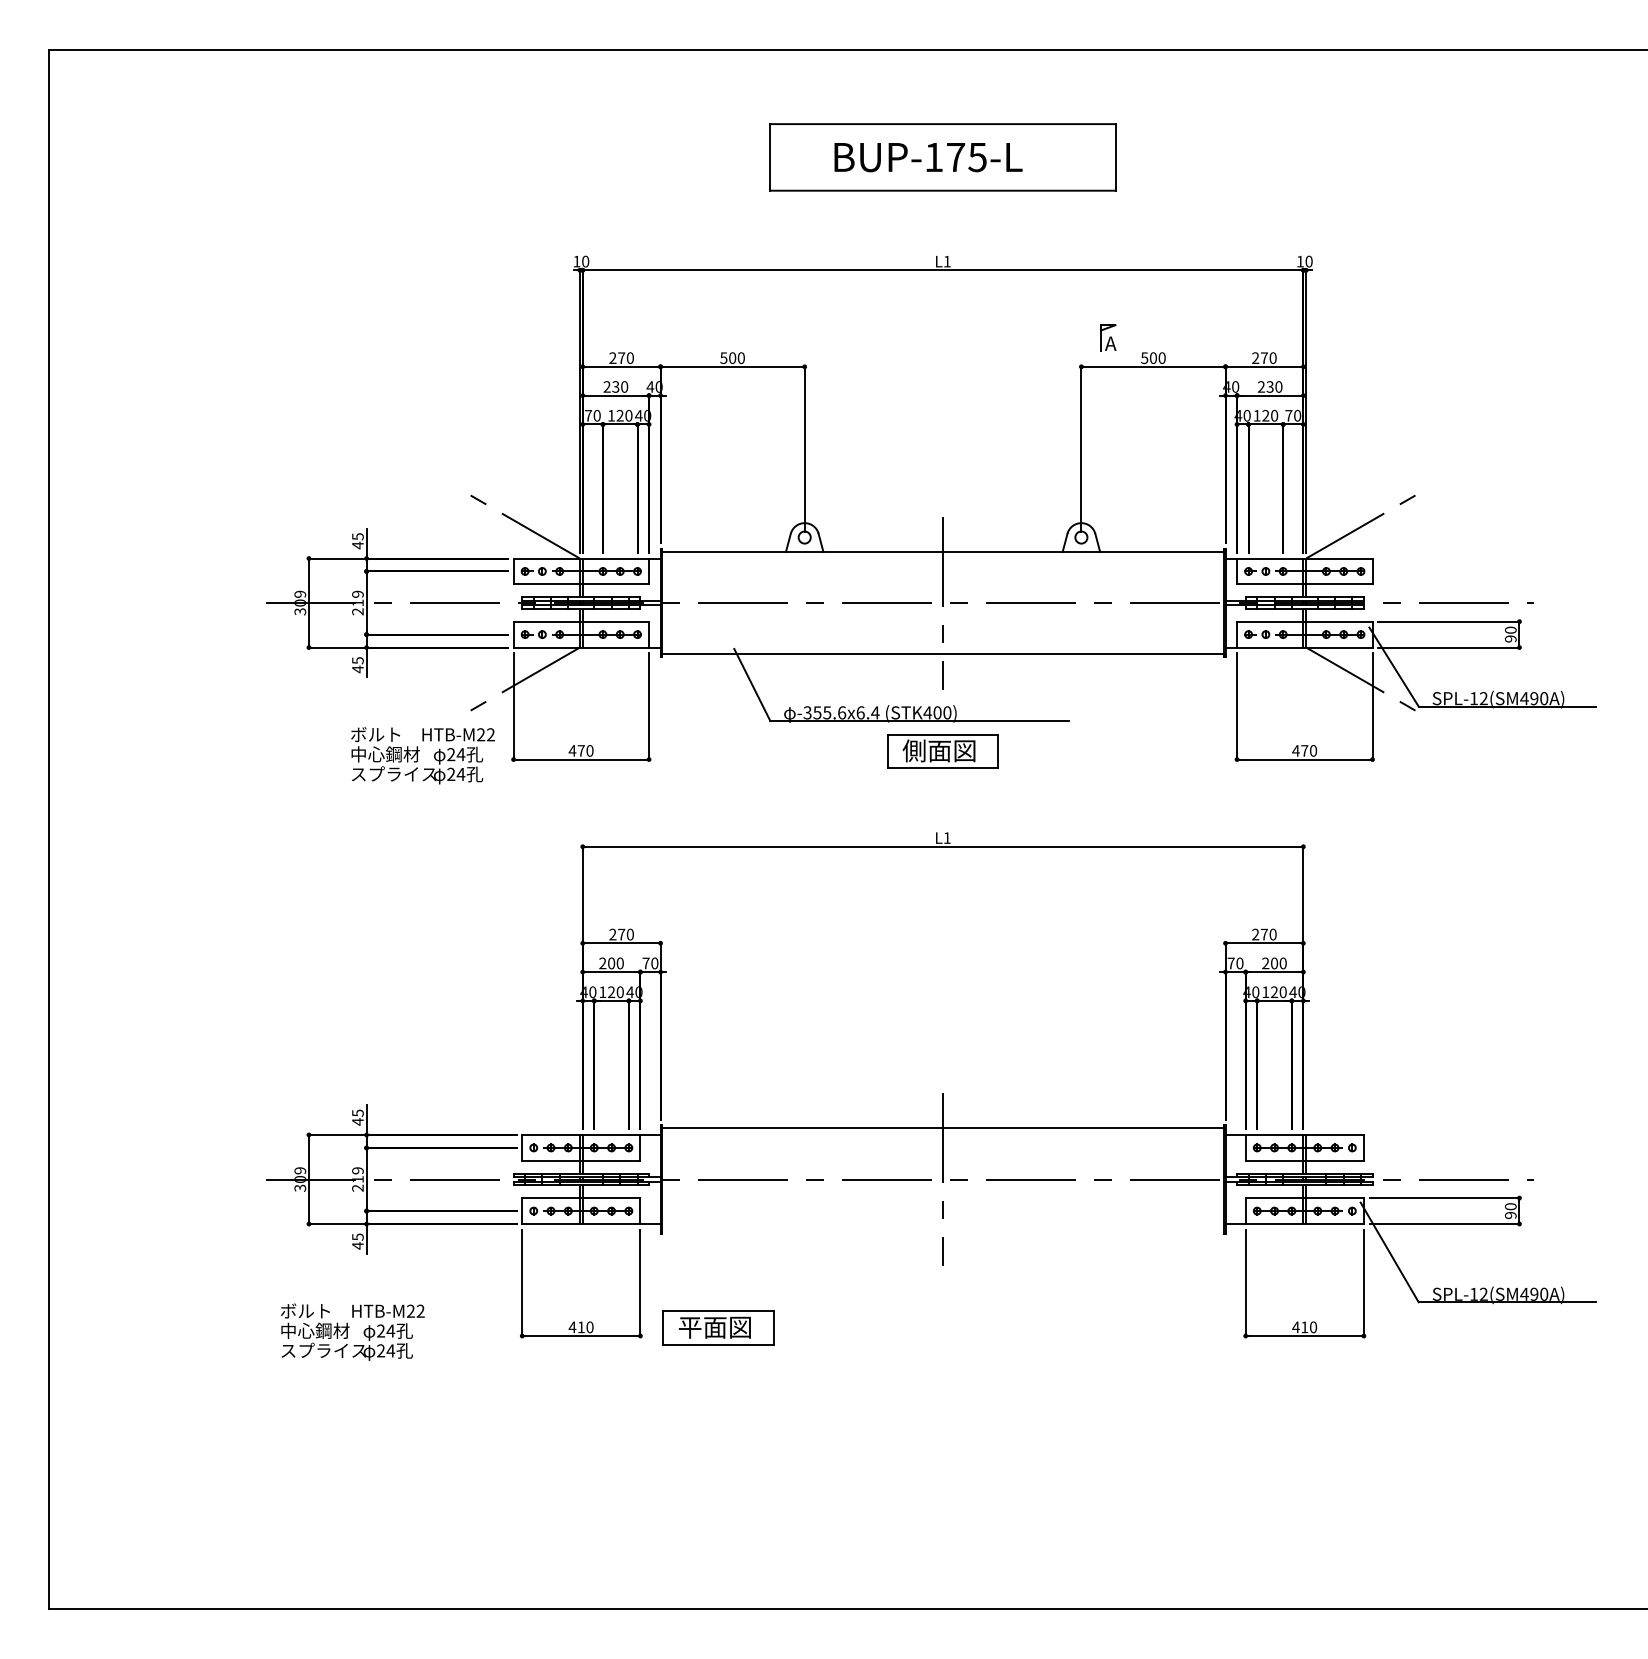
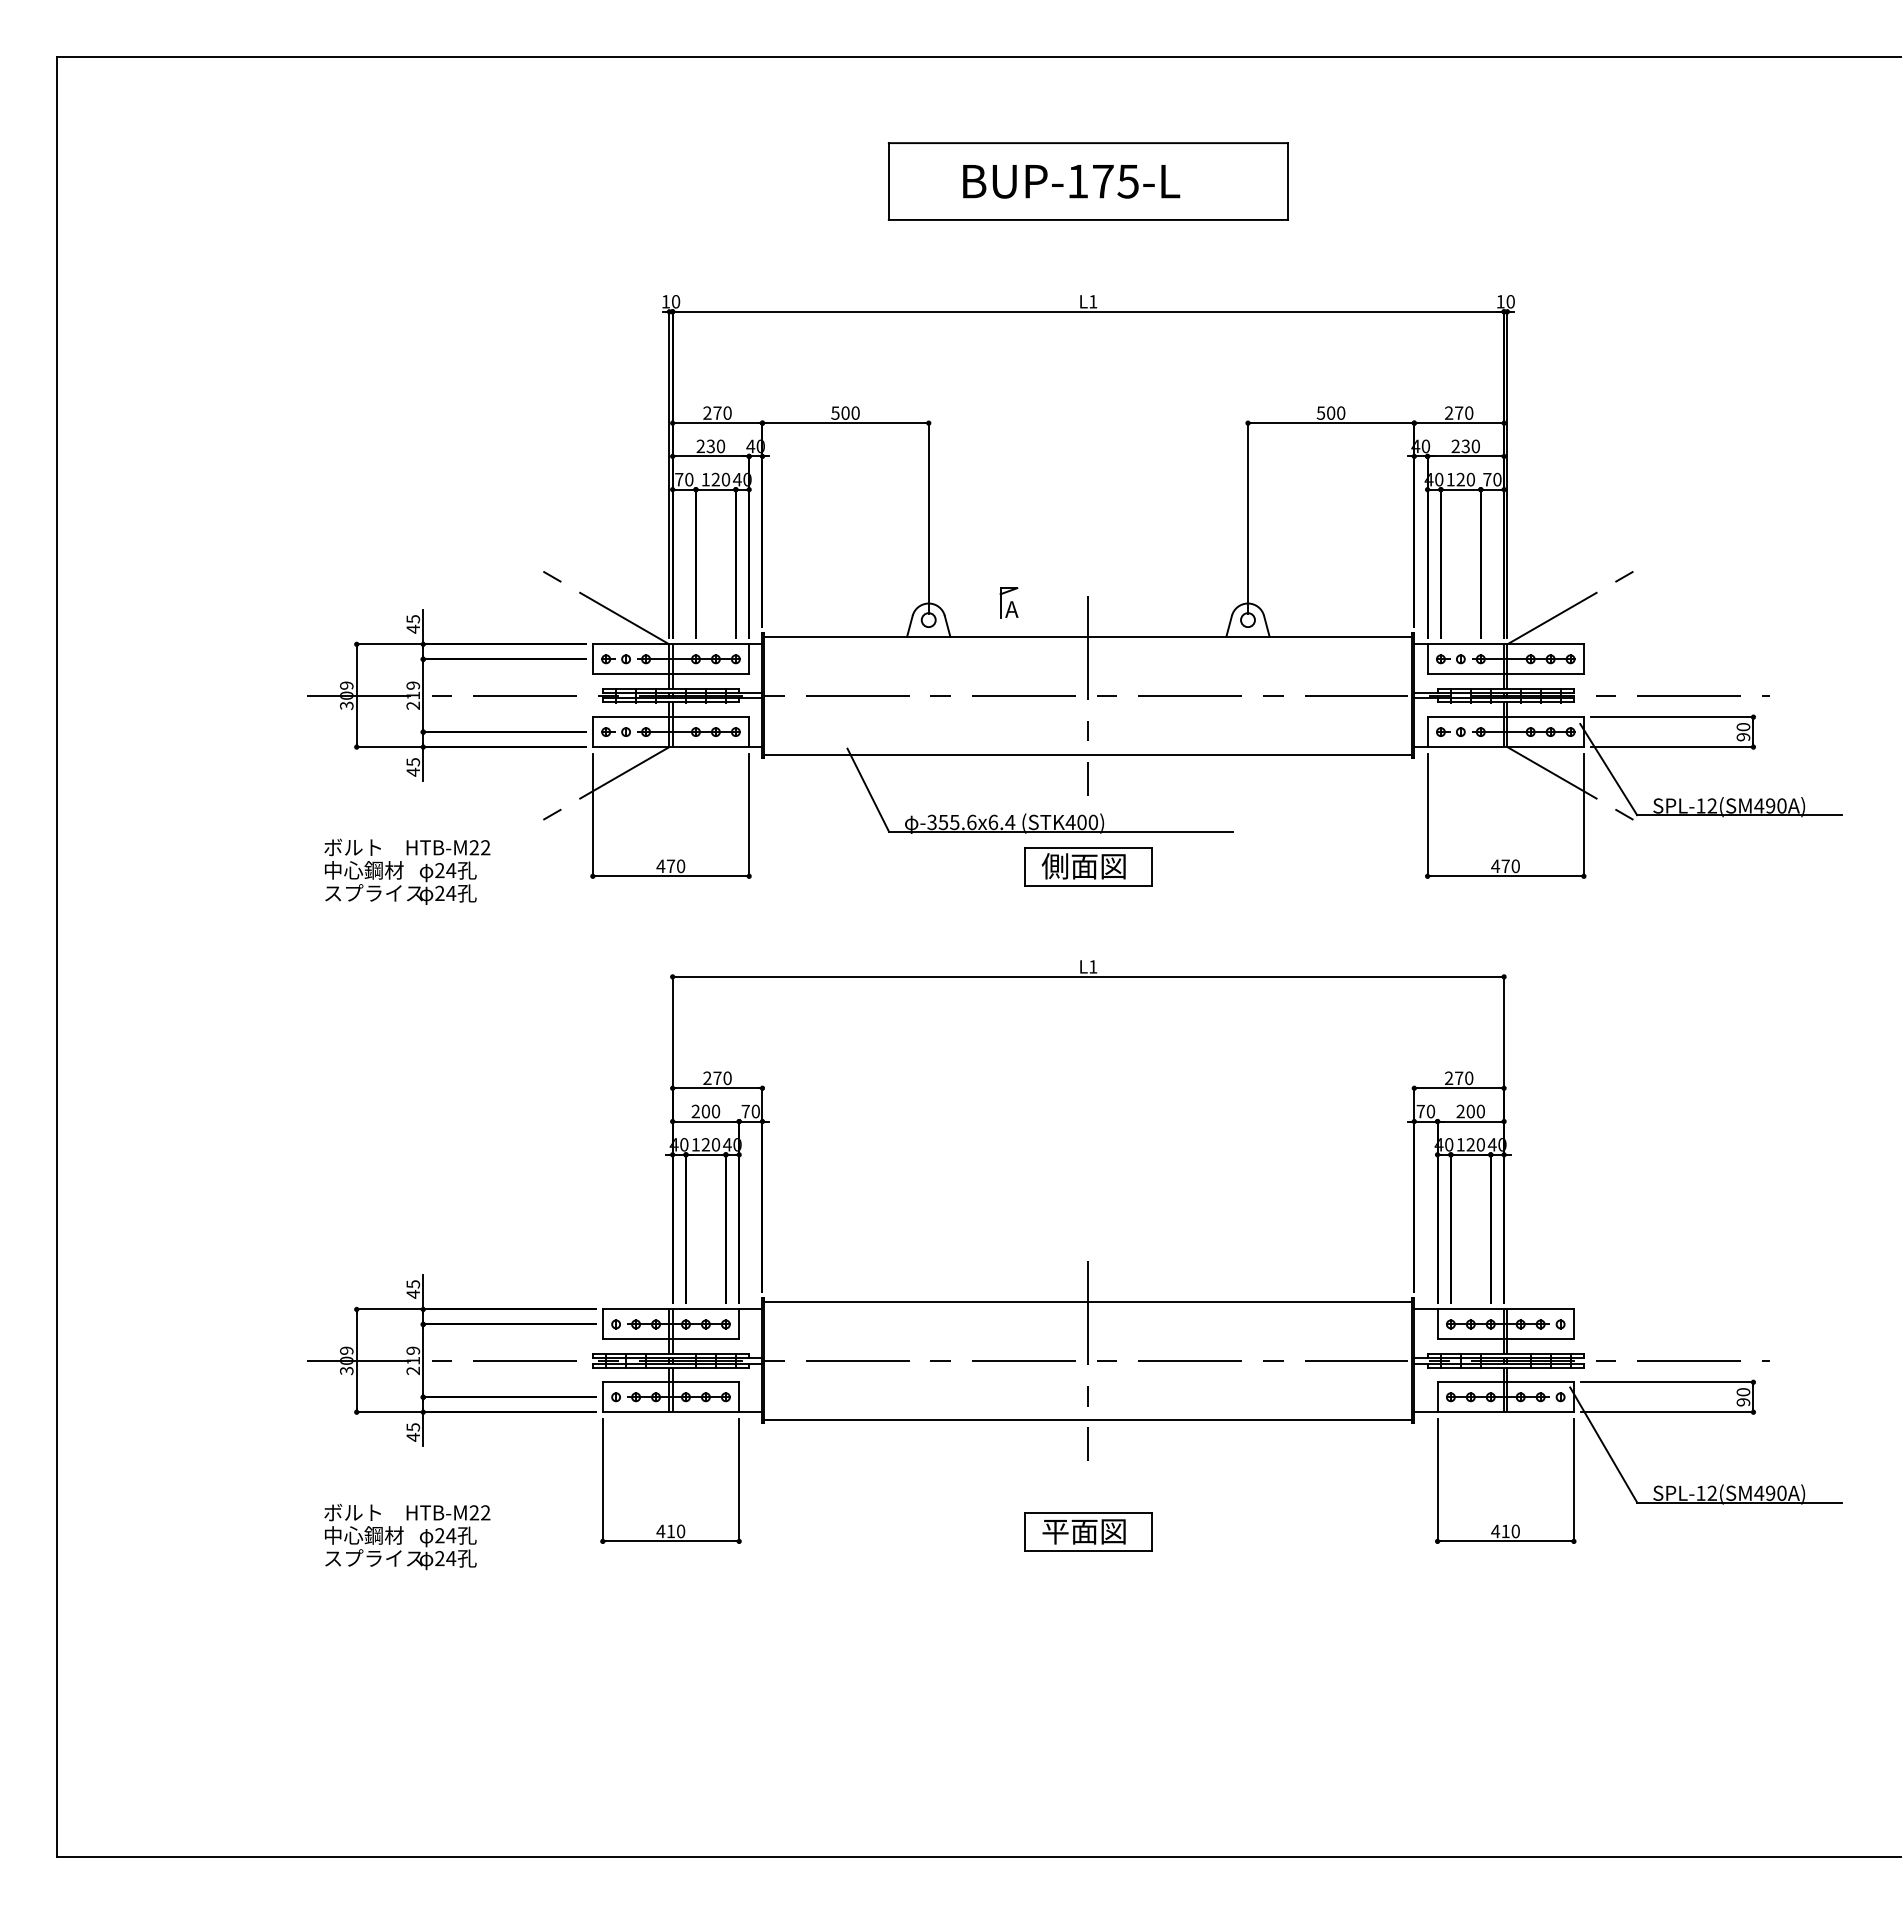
part: (1107, 337) -> (1008, 602), moved
text: (423, 755) -> (407, 871), moved
line: (943, 1230) -> (1088, 1419), added
part: (718, 1327) -> (1088, 1531), moved

